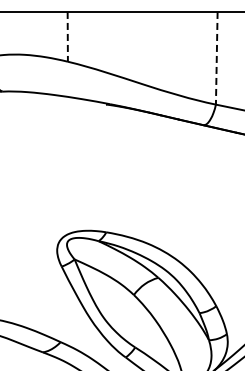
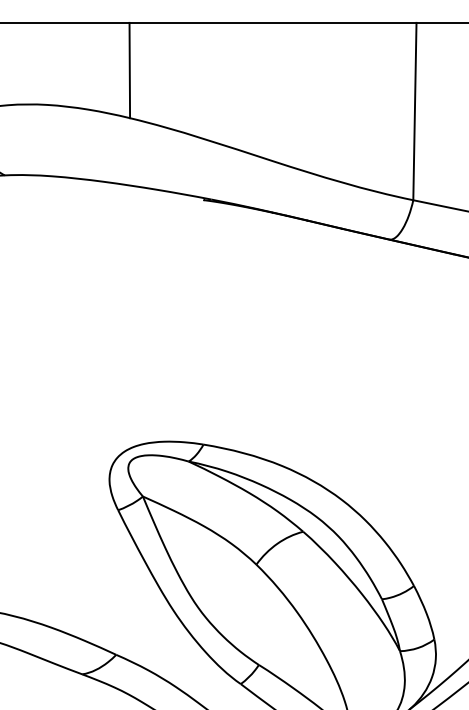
line: (67, 36) -> (129, 69), dashed -> solid
line: (216, 58) -> (414, 111), dashed -> solid

